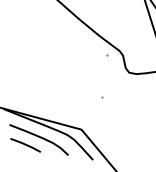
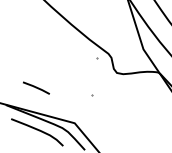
line: (25, 144) -> (36, 87), moved

